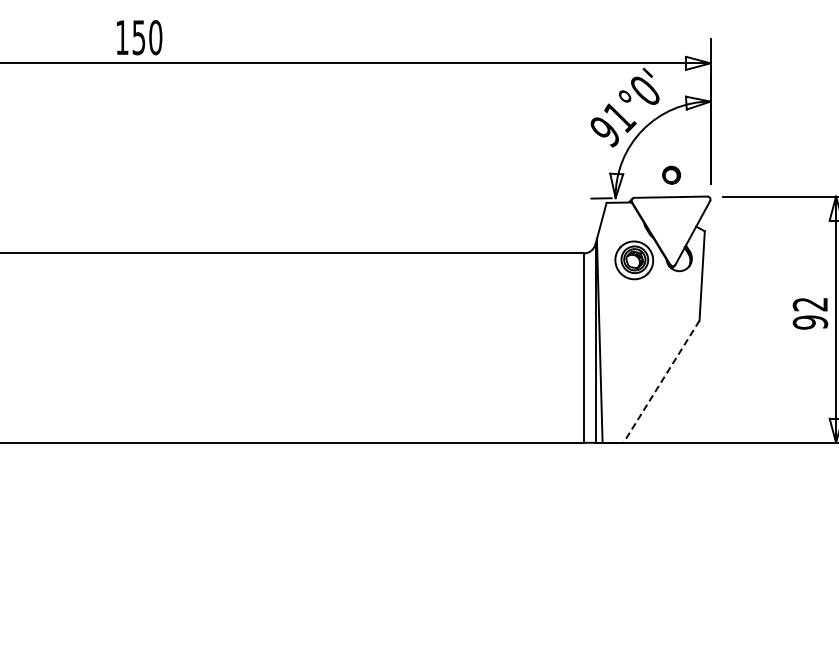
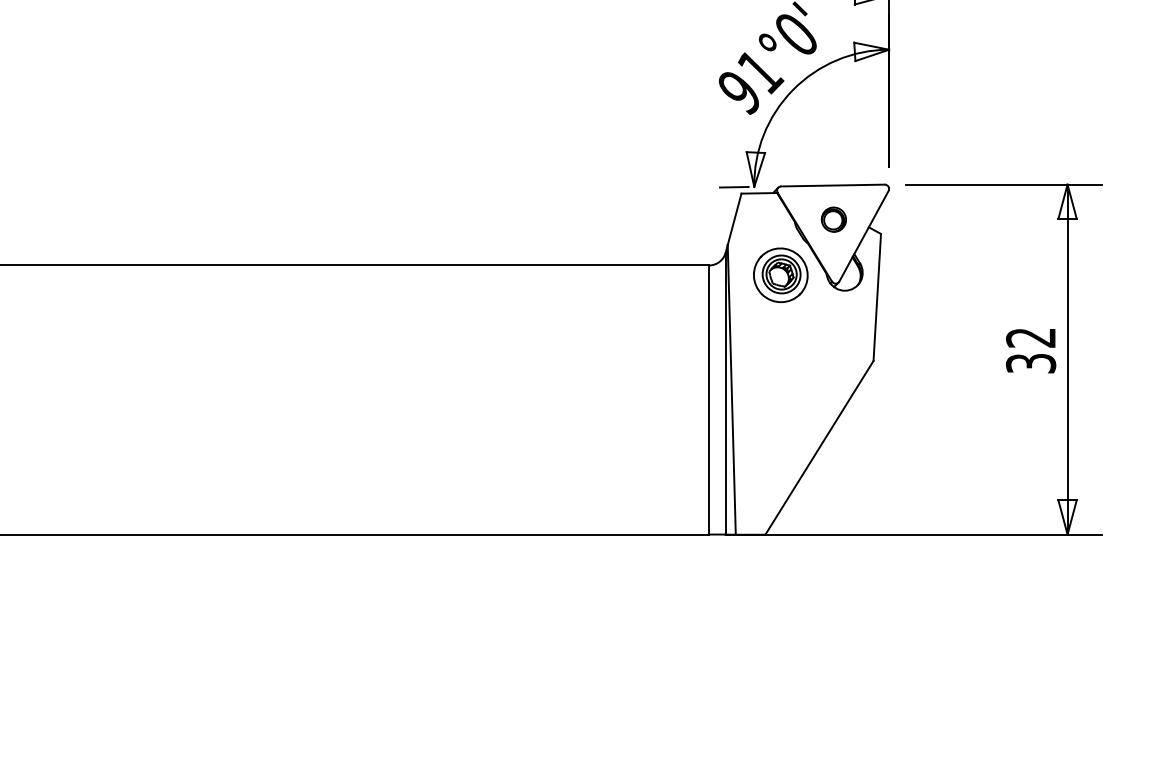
part: (671, 174) -> (833, 218), moved
text: (809, 322) -> (1029, 363), 92 -> 32
line: (661, 382) -> (819, 448), dashed -> solid

